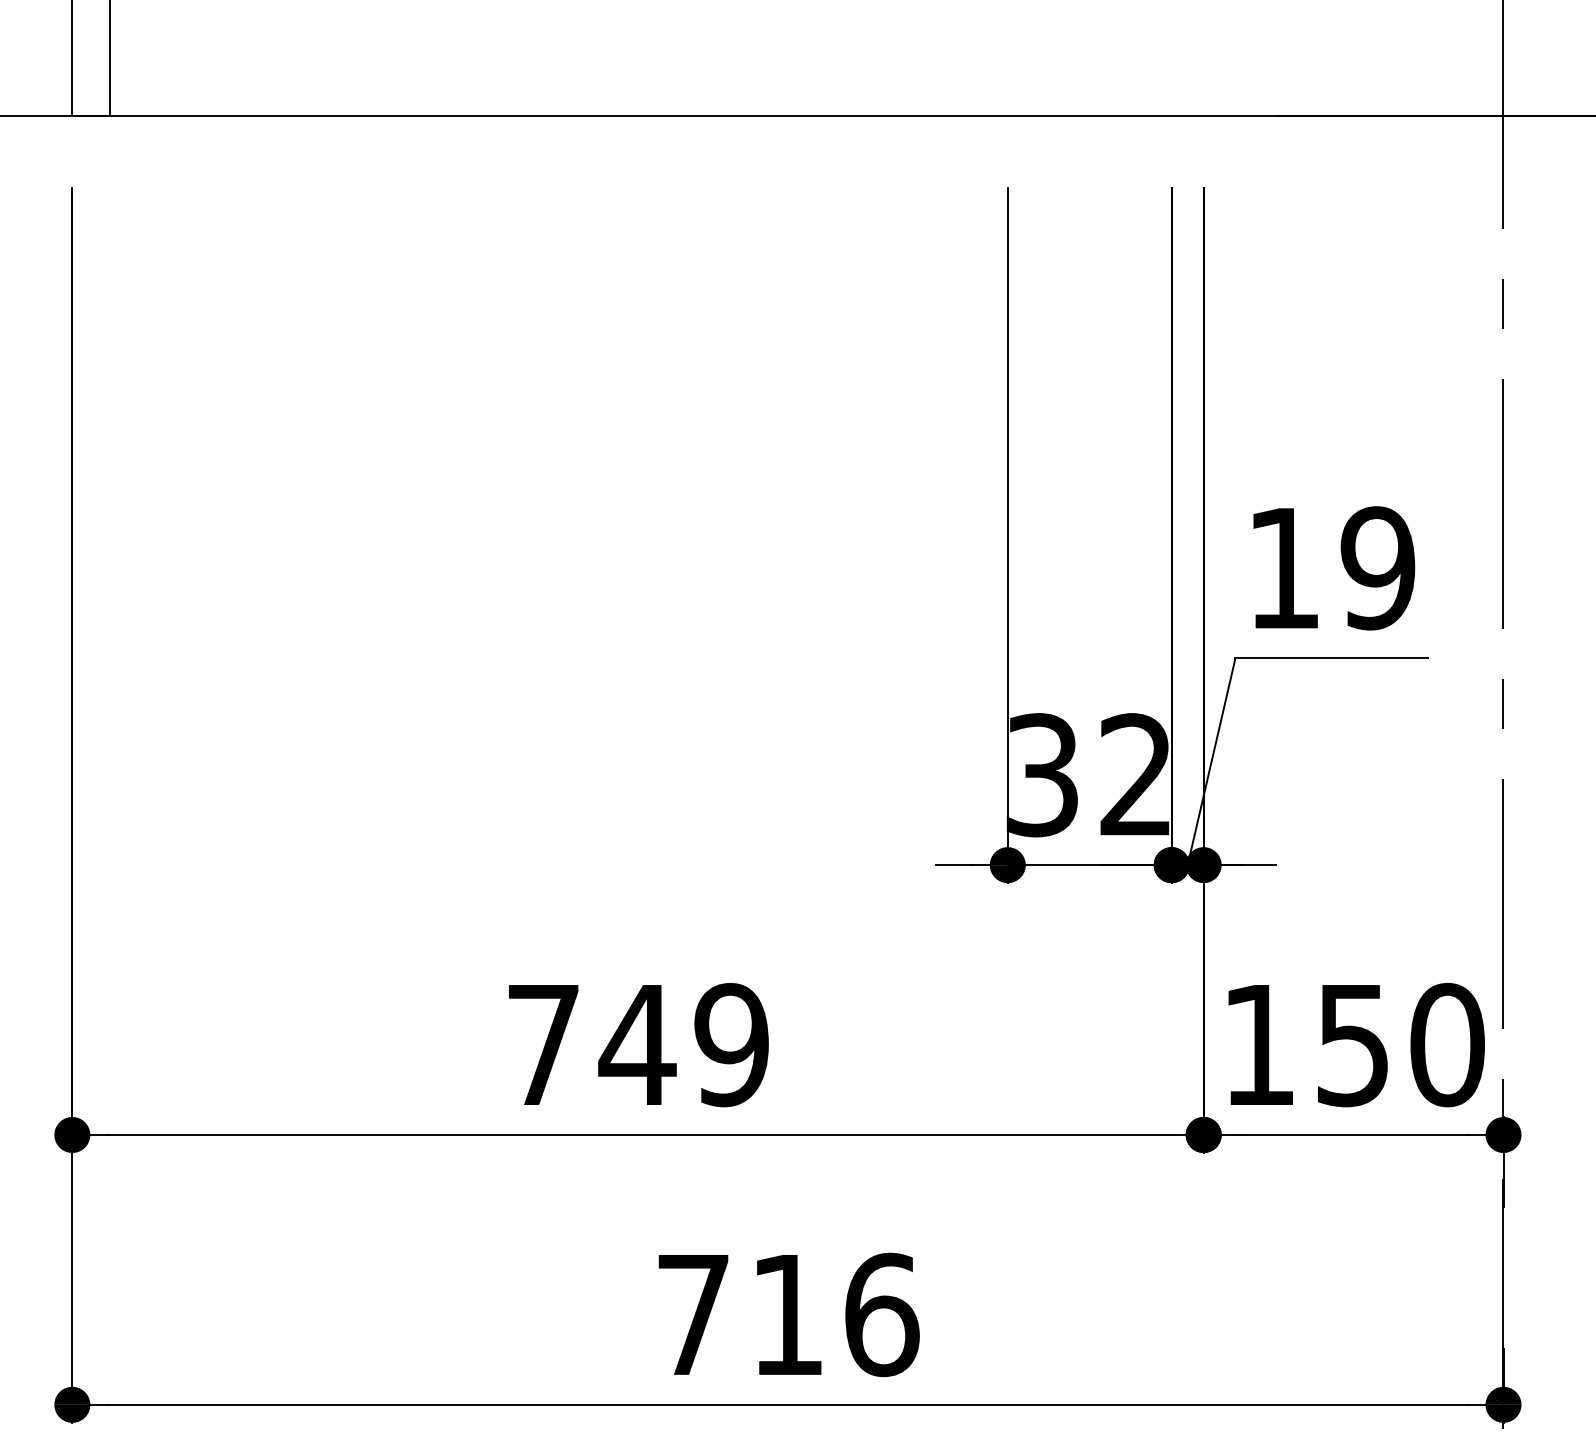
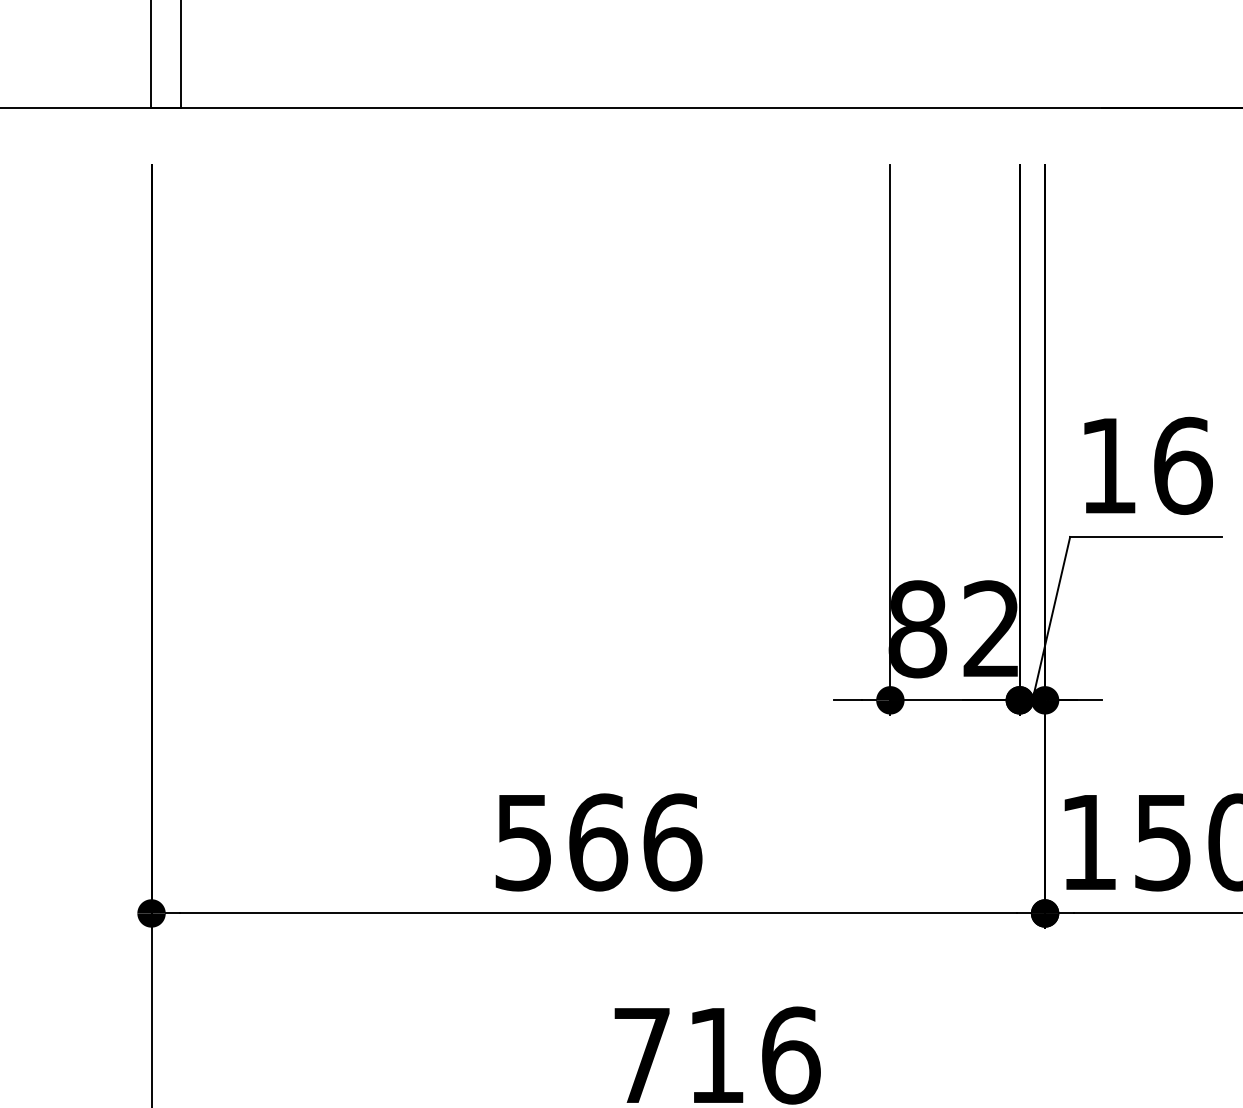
text: (1378, 568) -> (1183, 466), 19 -> 16
text: (1042, 775) -> (917, 629), 32 -> 82
text: (638, 1045) -> (598, 842), 749 -> 566

